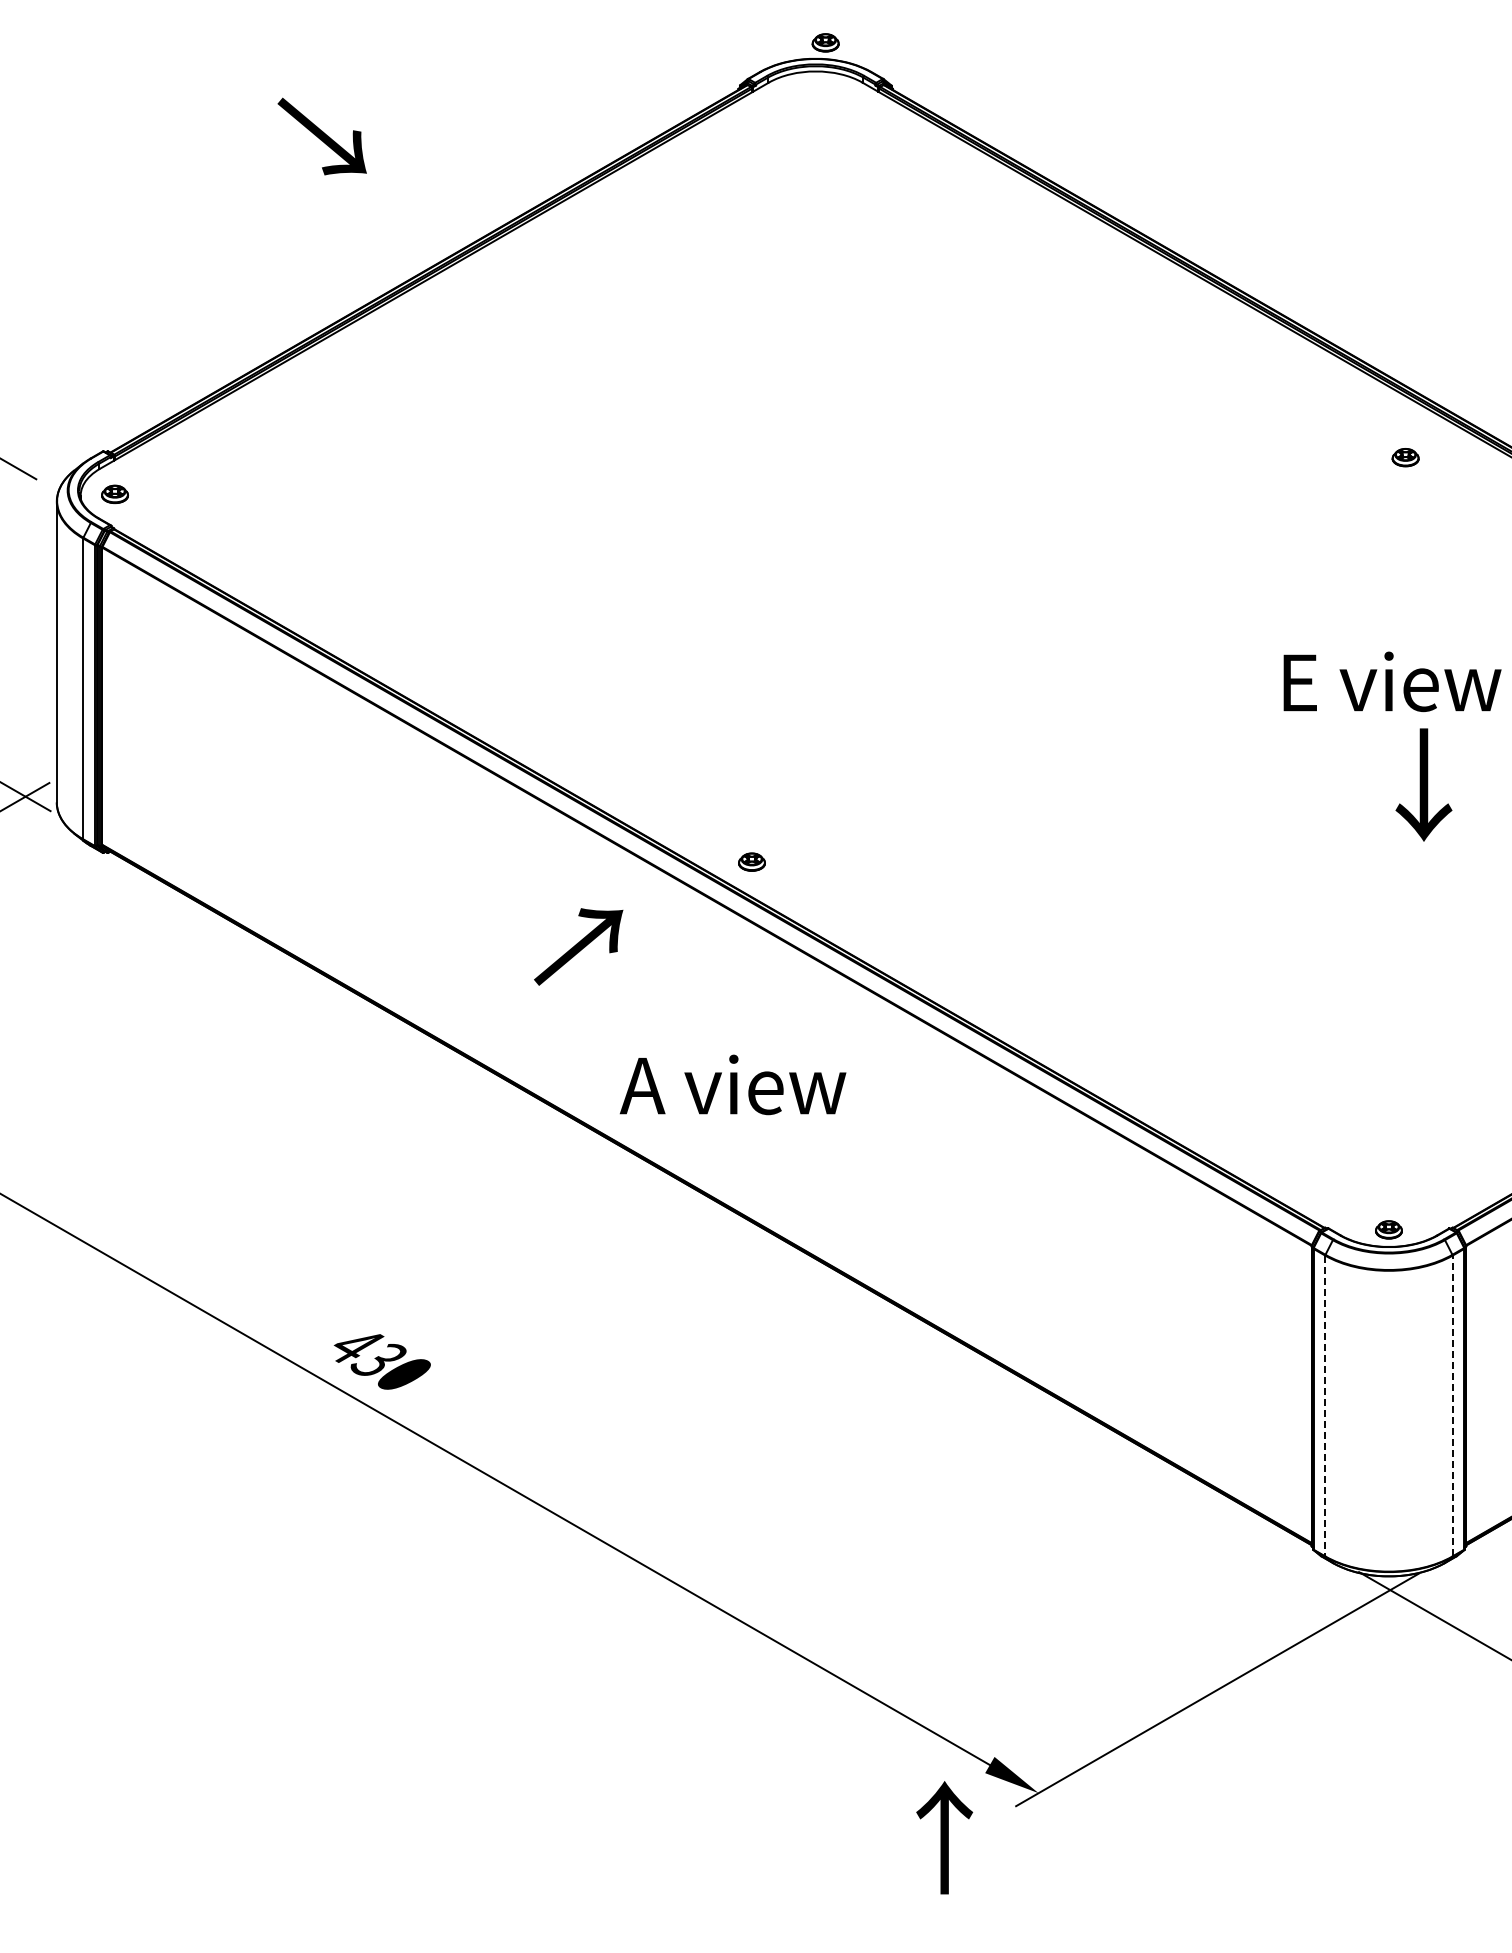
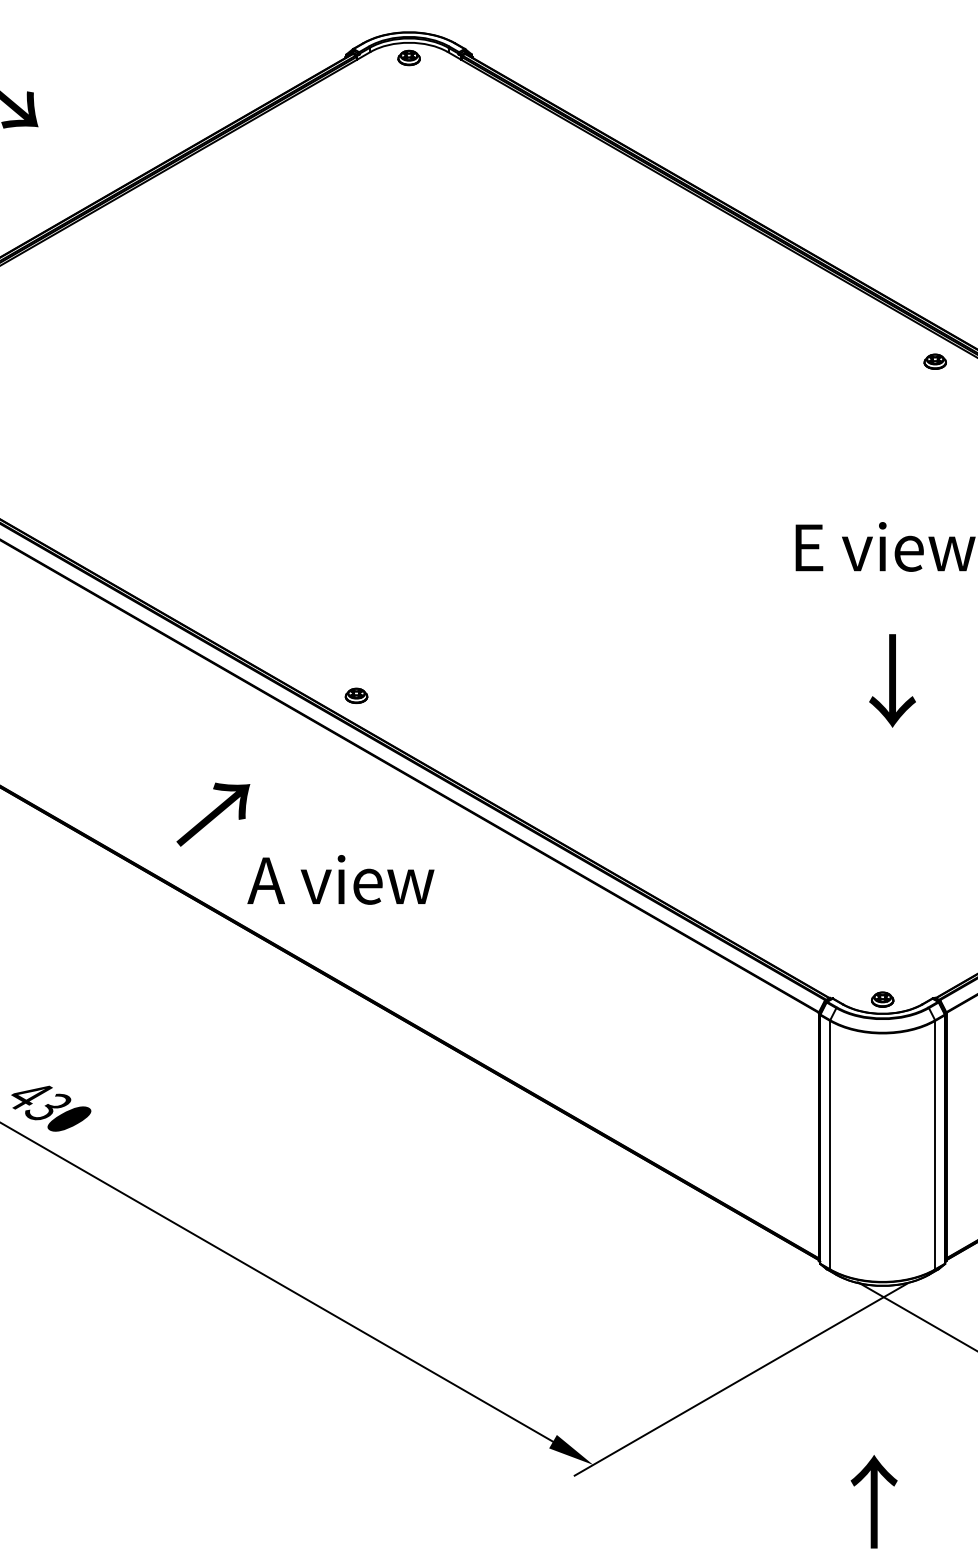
part: (825, 42) -> (408, 57), moved
part: (1405, 457) -> (935, 361), moved
text: (1423, 784) -> (892, 680), moved
text: (578, 946) -> (213, 814), moved
line: (1452, 1405) -> (935, 1144), dashed -> solid
line: (1325, 1406) -> (830, 1145), dashed -> solid
text: (944, 1837) -> (874, 1501), moved

